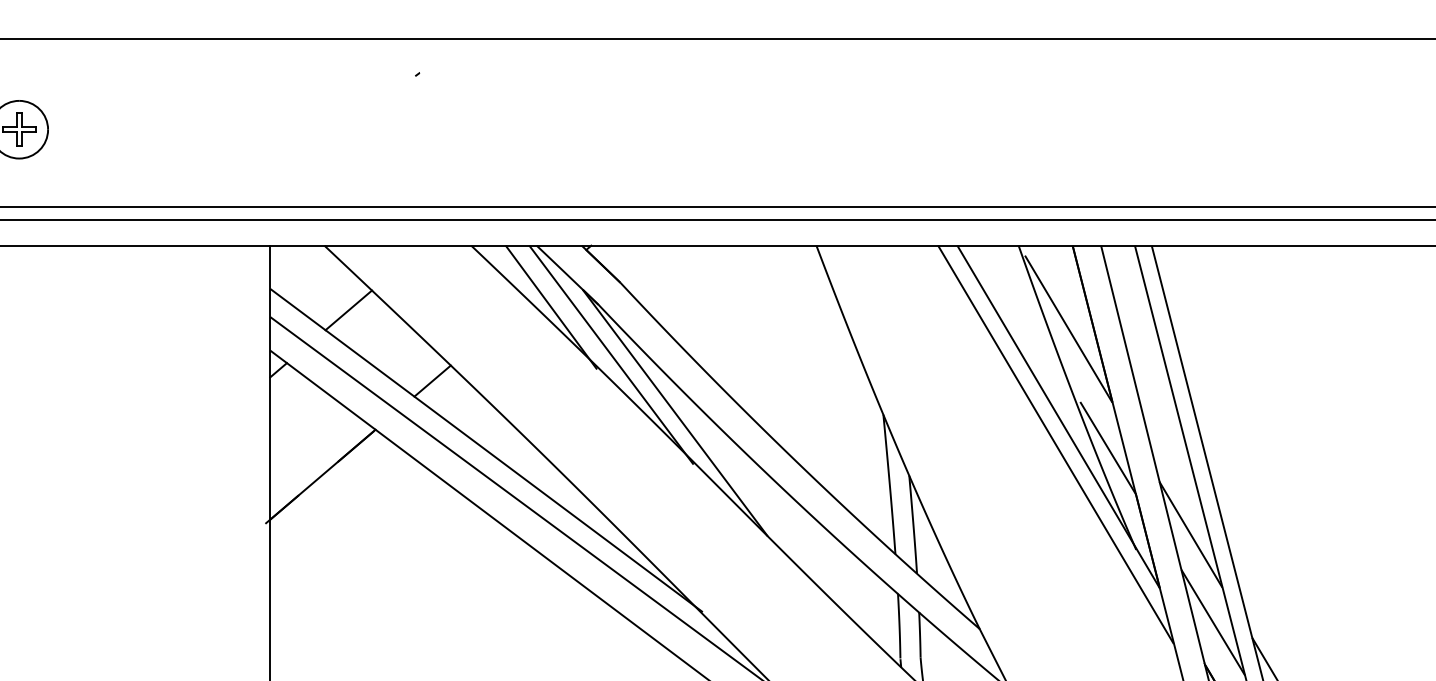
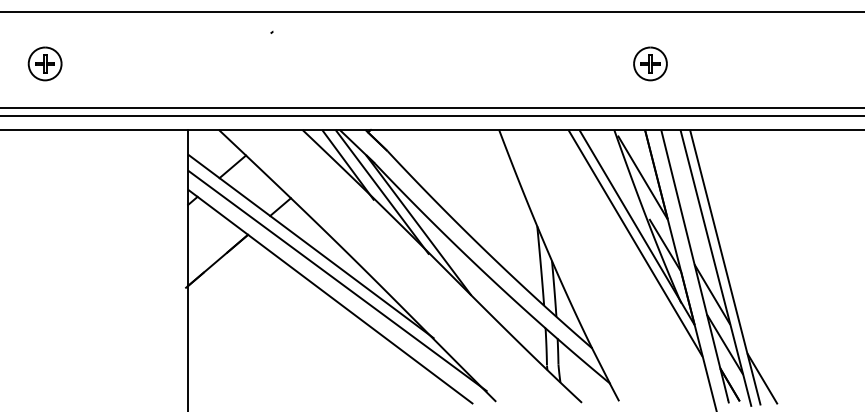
part: (1082, 128) -> (650, 63), added

